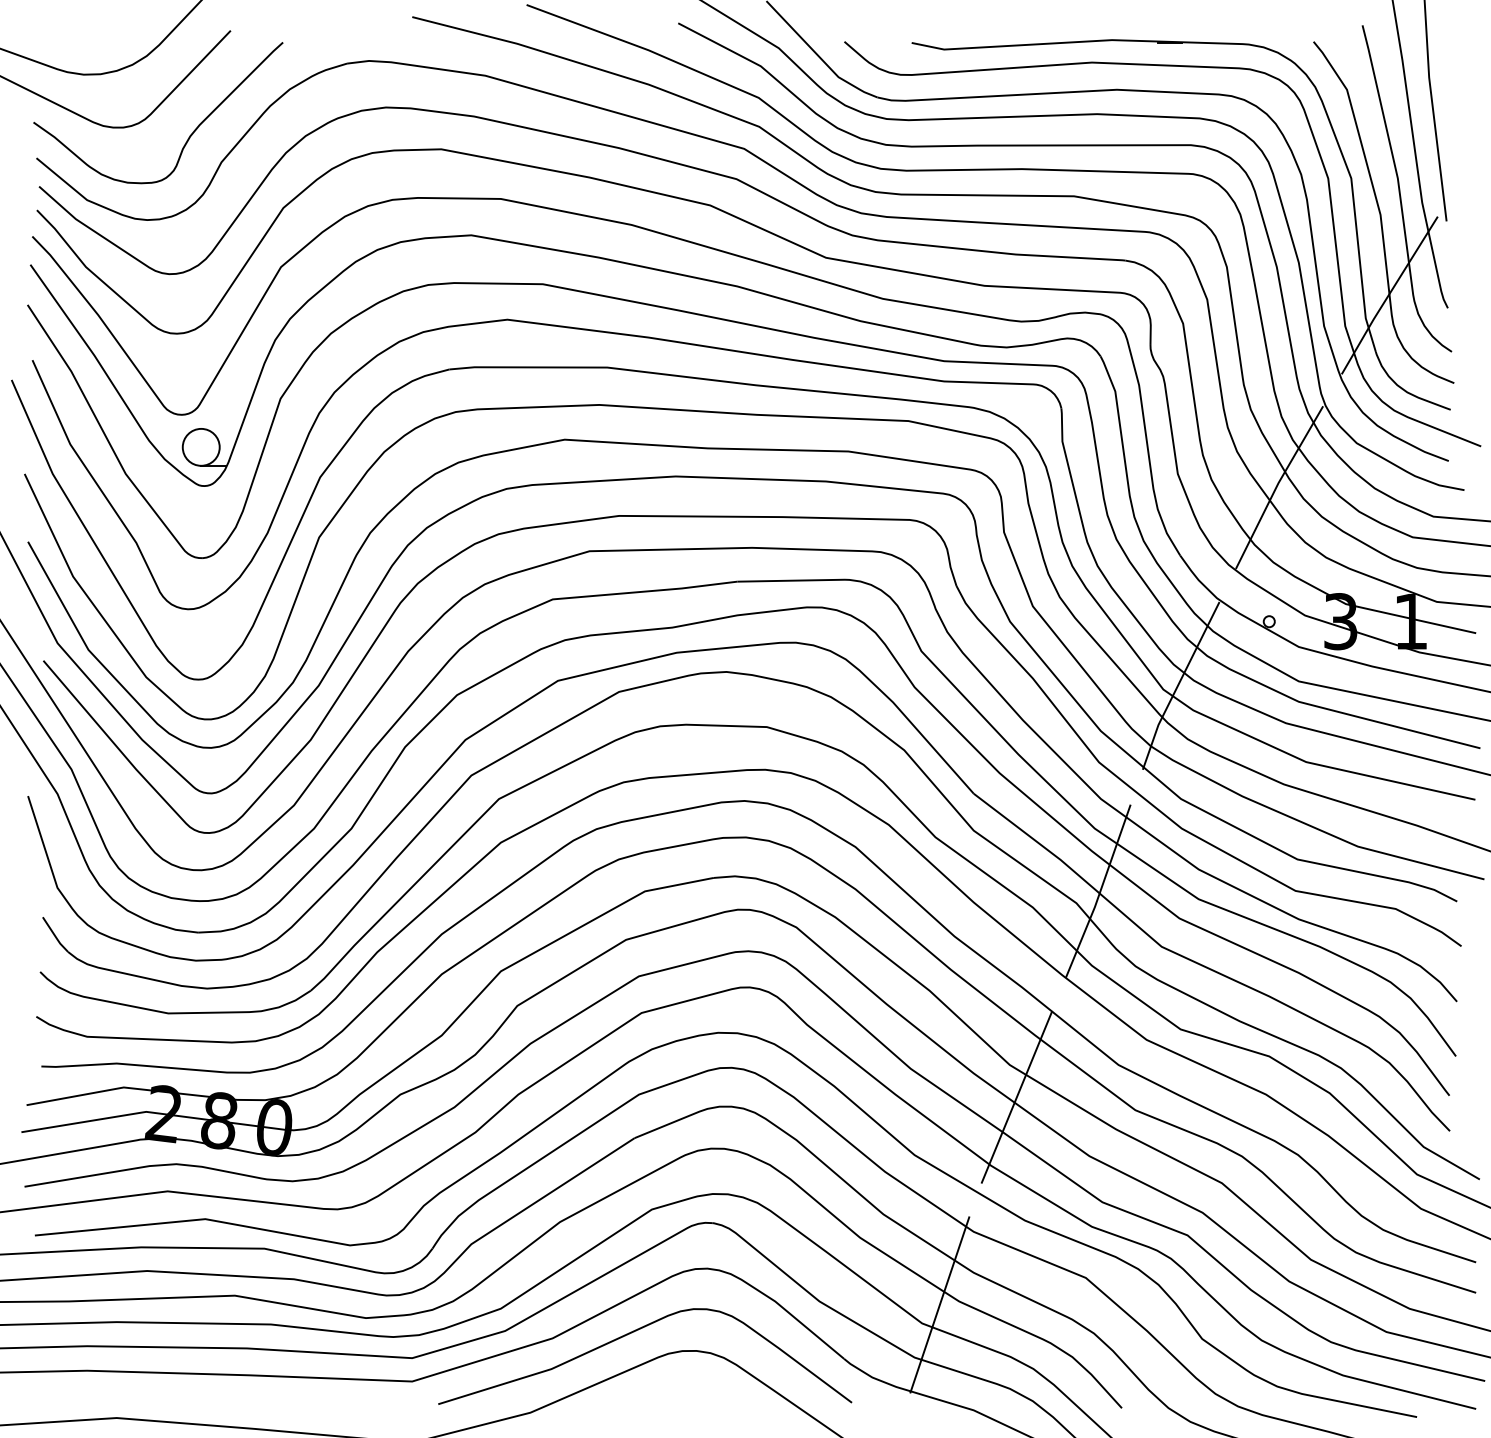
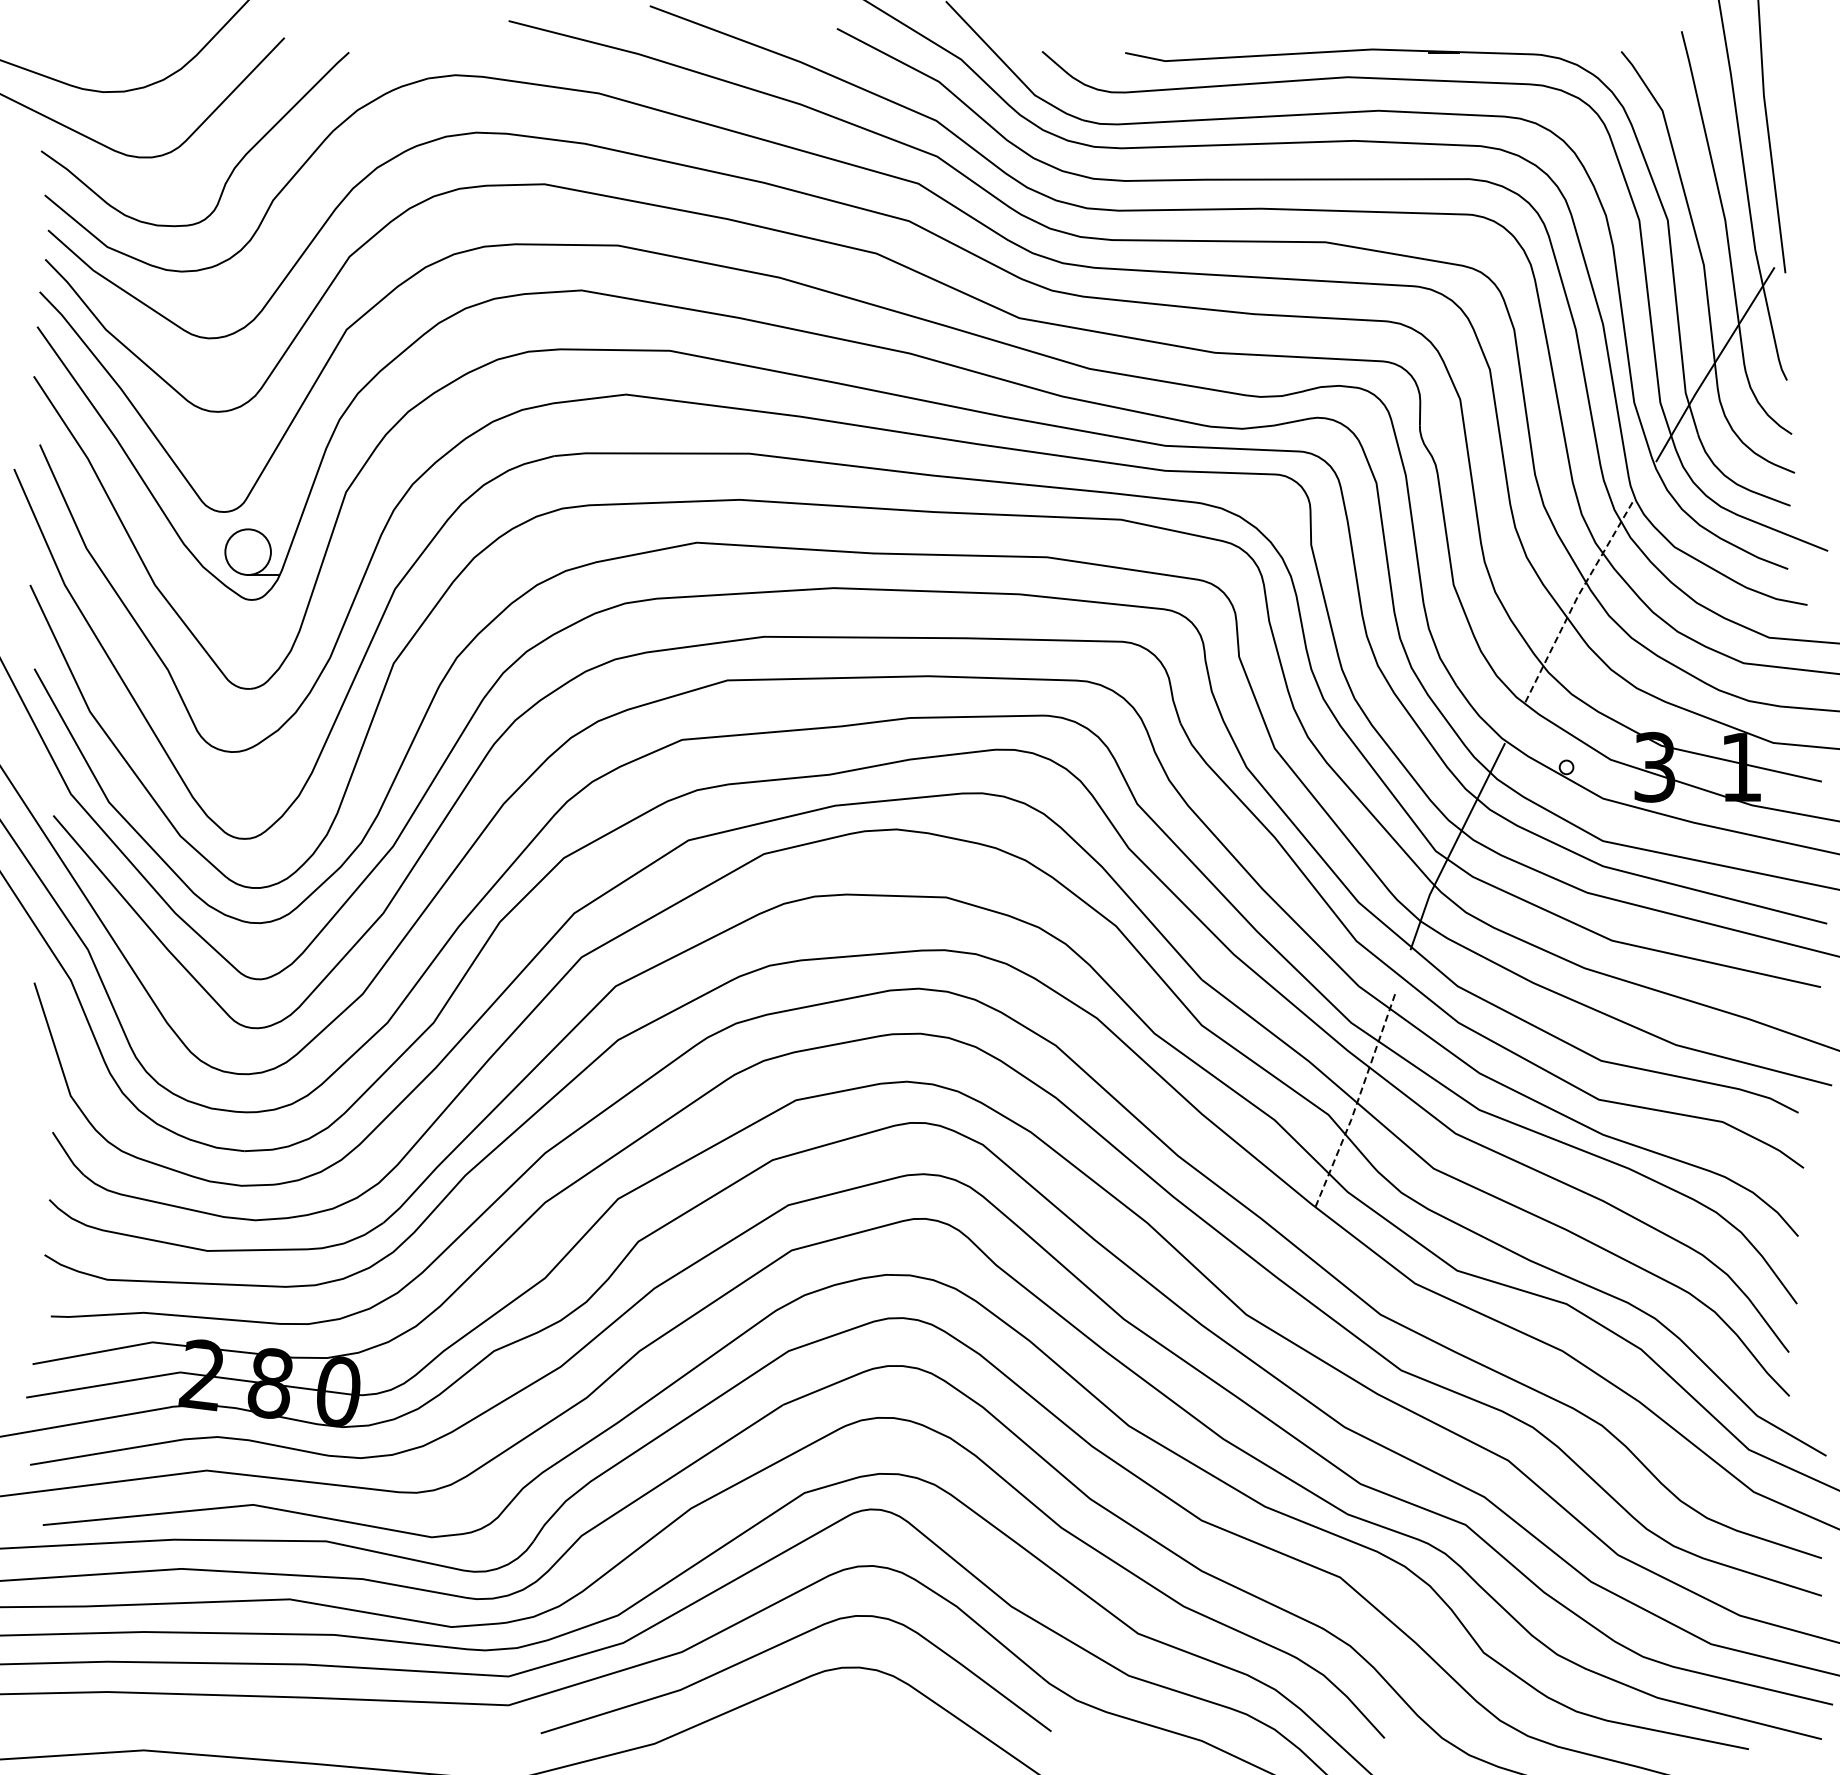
line: (1277, 485) -> (1576, 599), solid -> dashed
line: (1099, 892) -> (1357, 1101), solid -> dashed
line: (1016, 1096) -> (1254, 1353), removed
line: (939, 1304) -> (1159, 1610), removed

